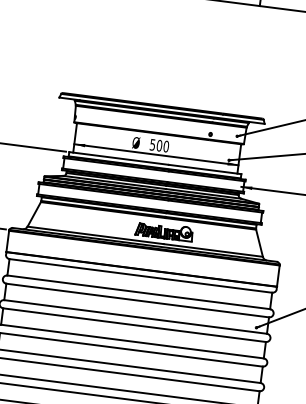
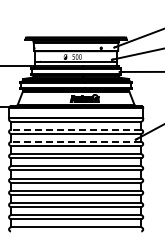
line: (137, 291) -> (75, 129), solid -> dashed
line: (134, 315) -> (75, 141), solid -> dashed

